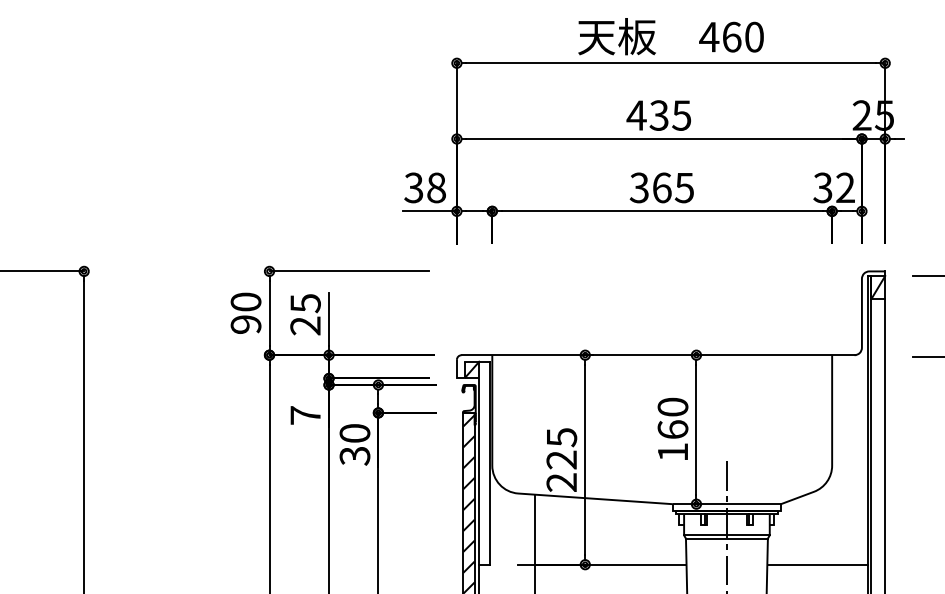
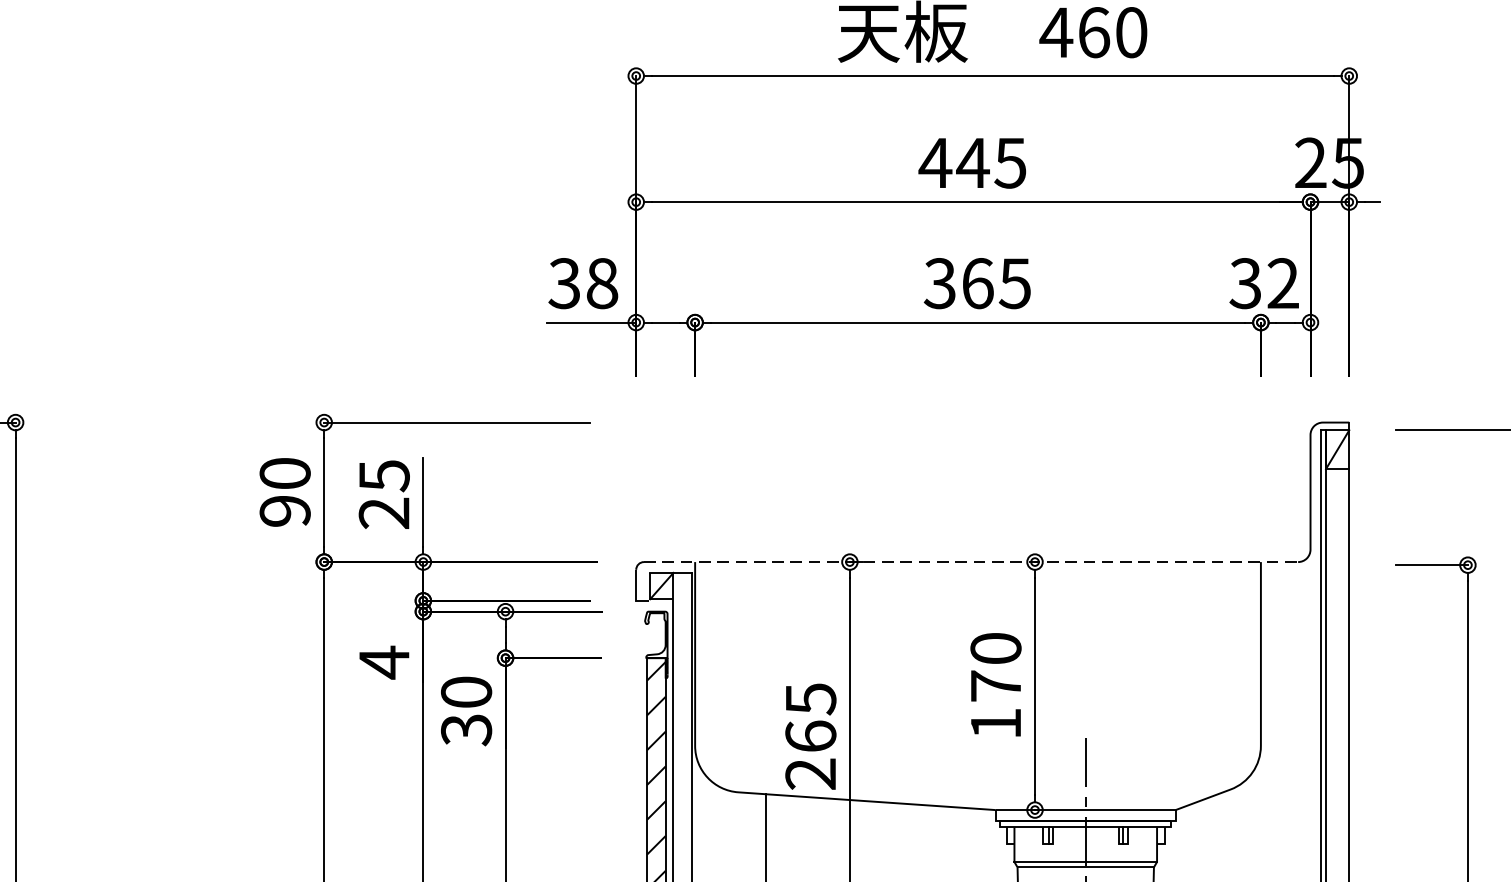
text: (659, 115) -> (973, 162), 435 -> 445
line: (658, 355) -> (971, 562), solid -> dashed
text: (305, 415) -> (384, 662), 7 -> 4
text: (672, 429) -> (995, 685), 160 -> 170
text: (561, 459) -> (810, 735), 225 -> 265

